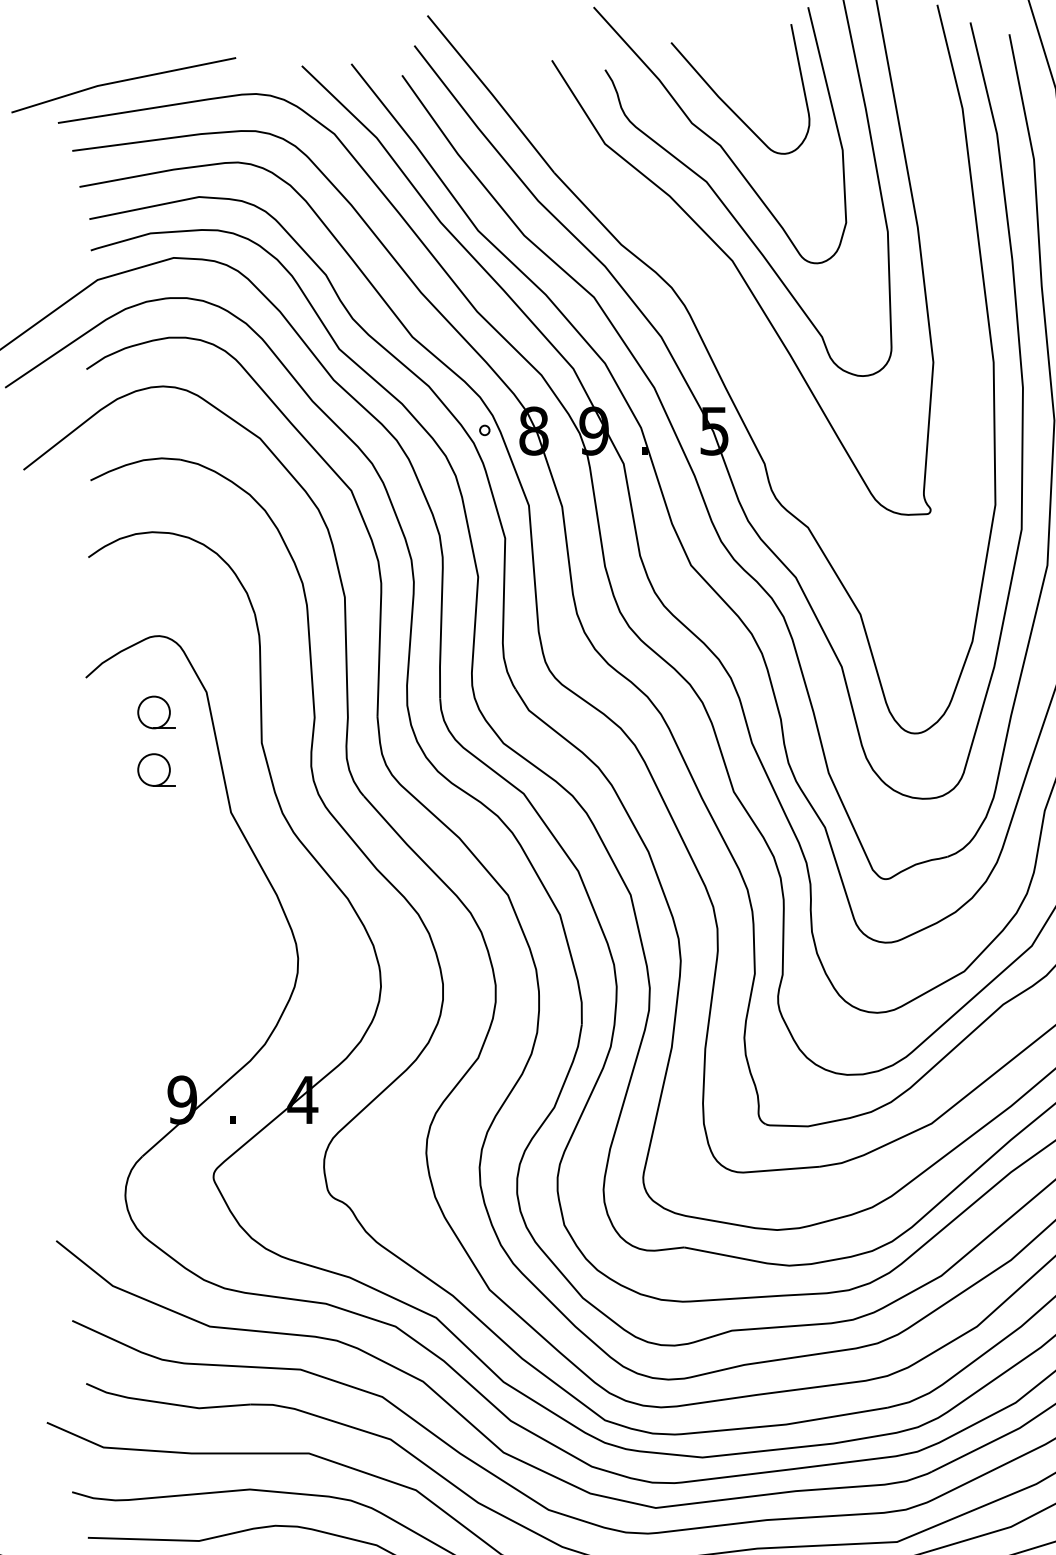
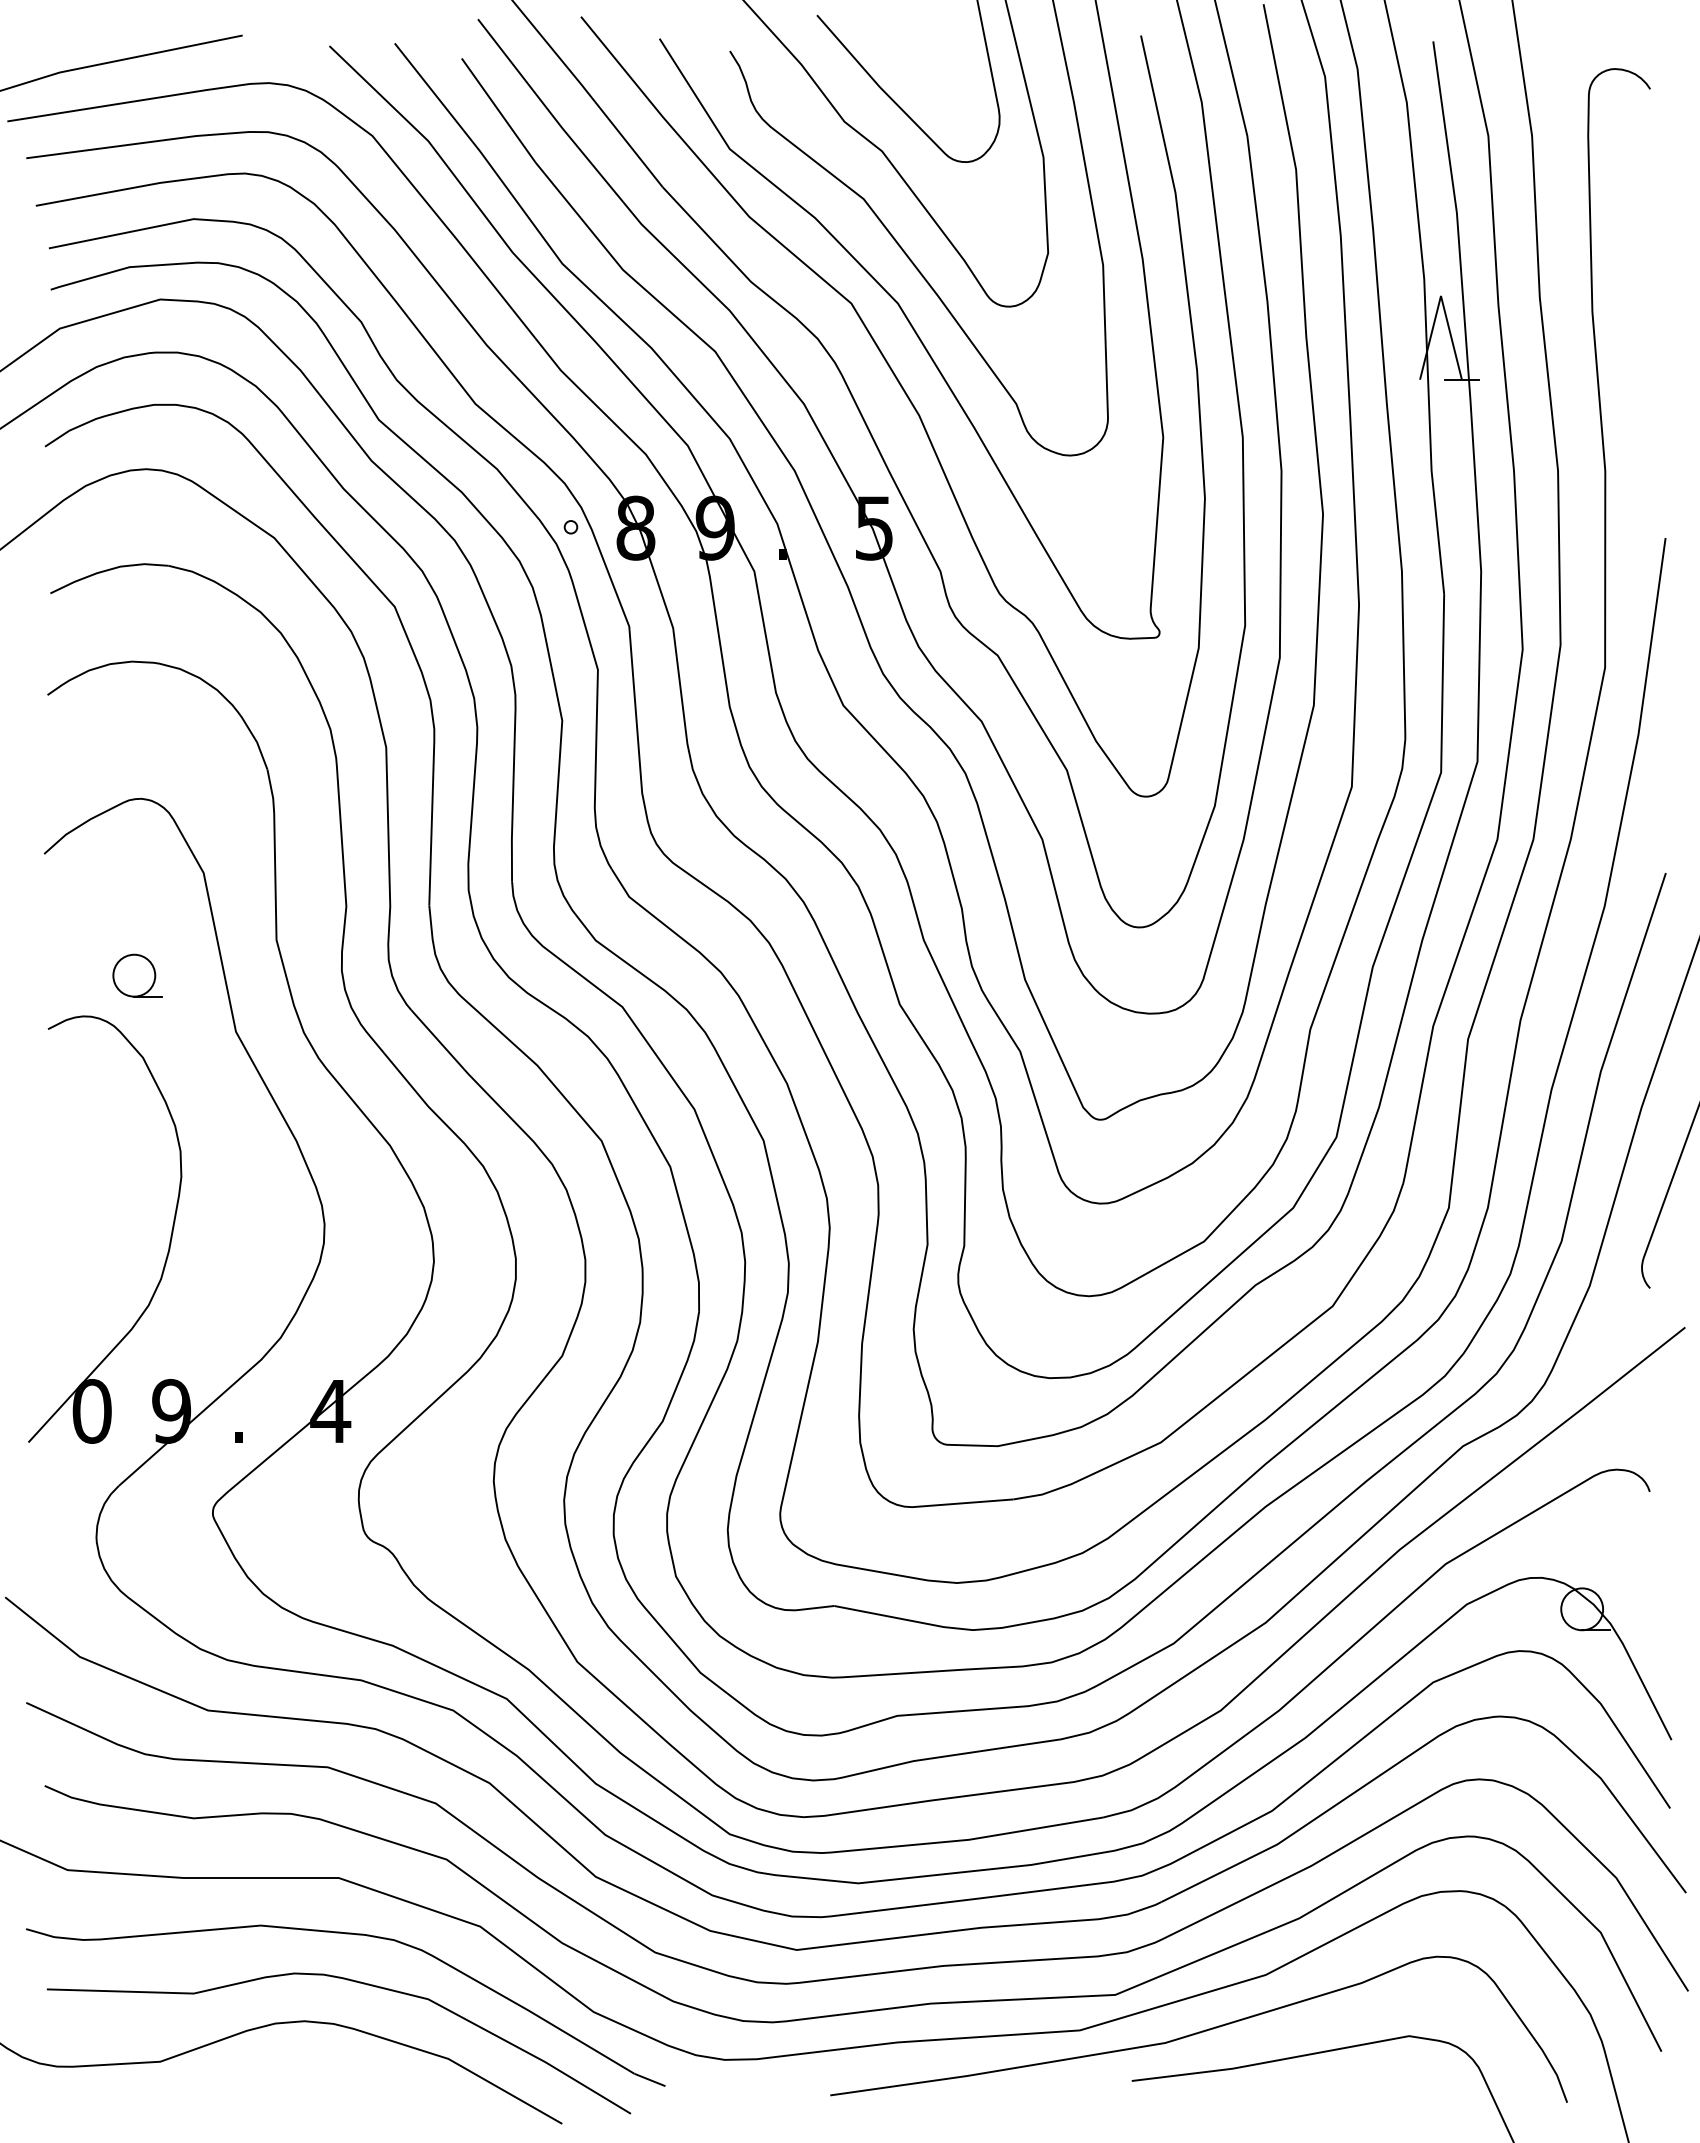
curve: (739, 332) -> (907, 398), added
part: (156, 712) -> (137, 899), removed
part: (180, 971) -> (169, 1241), added

